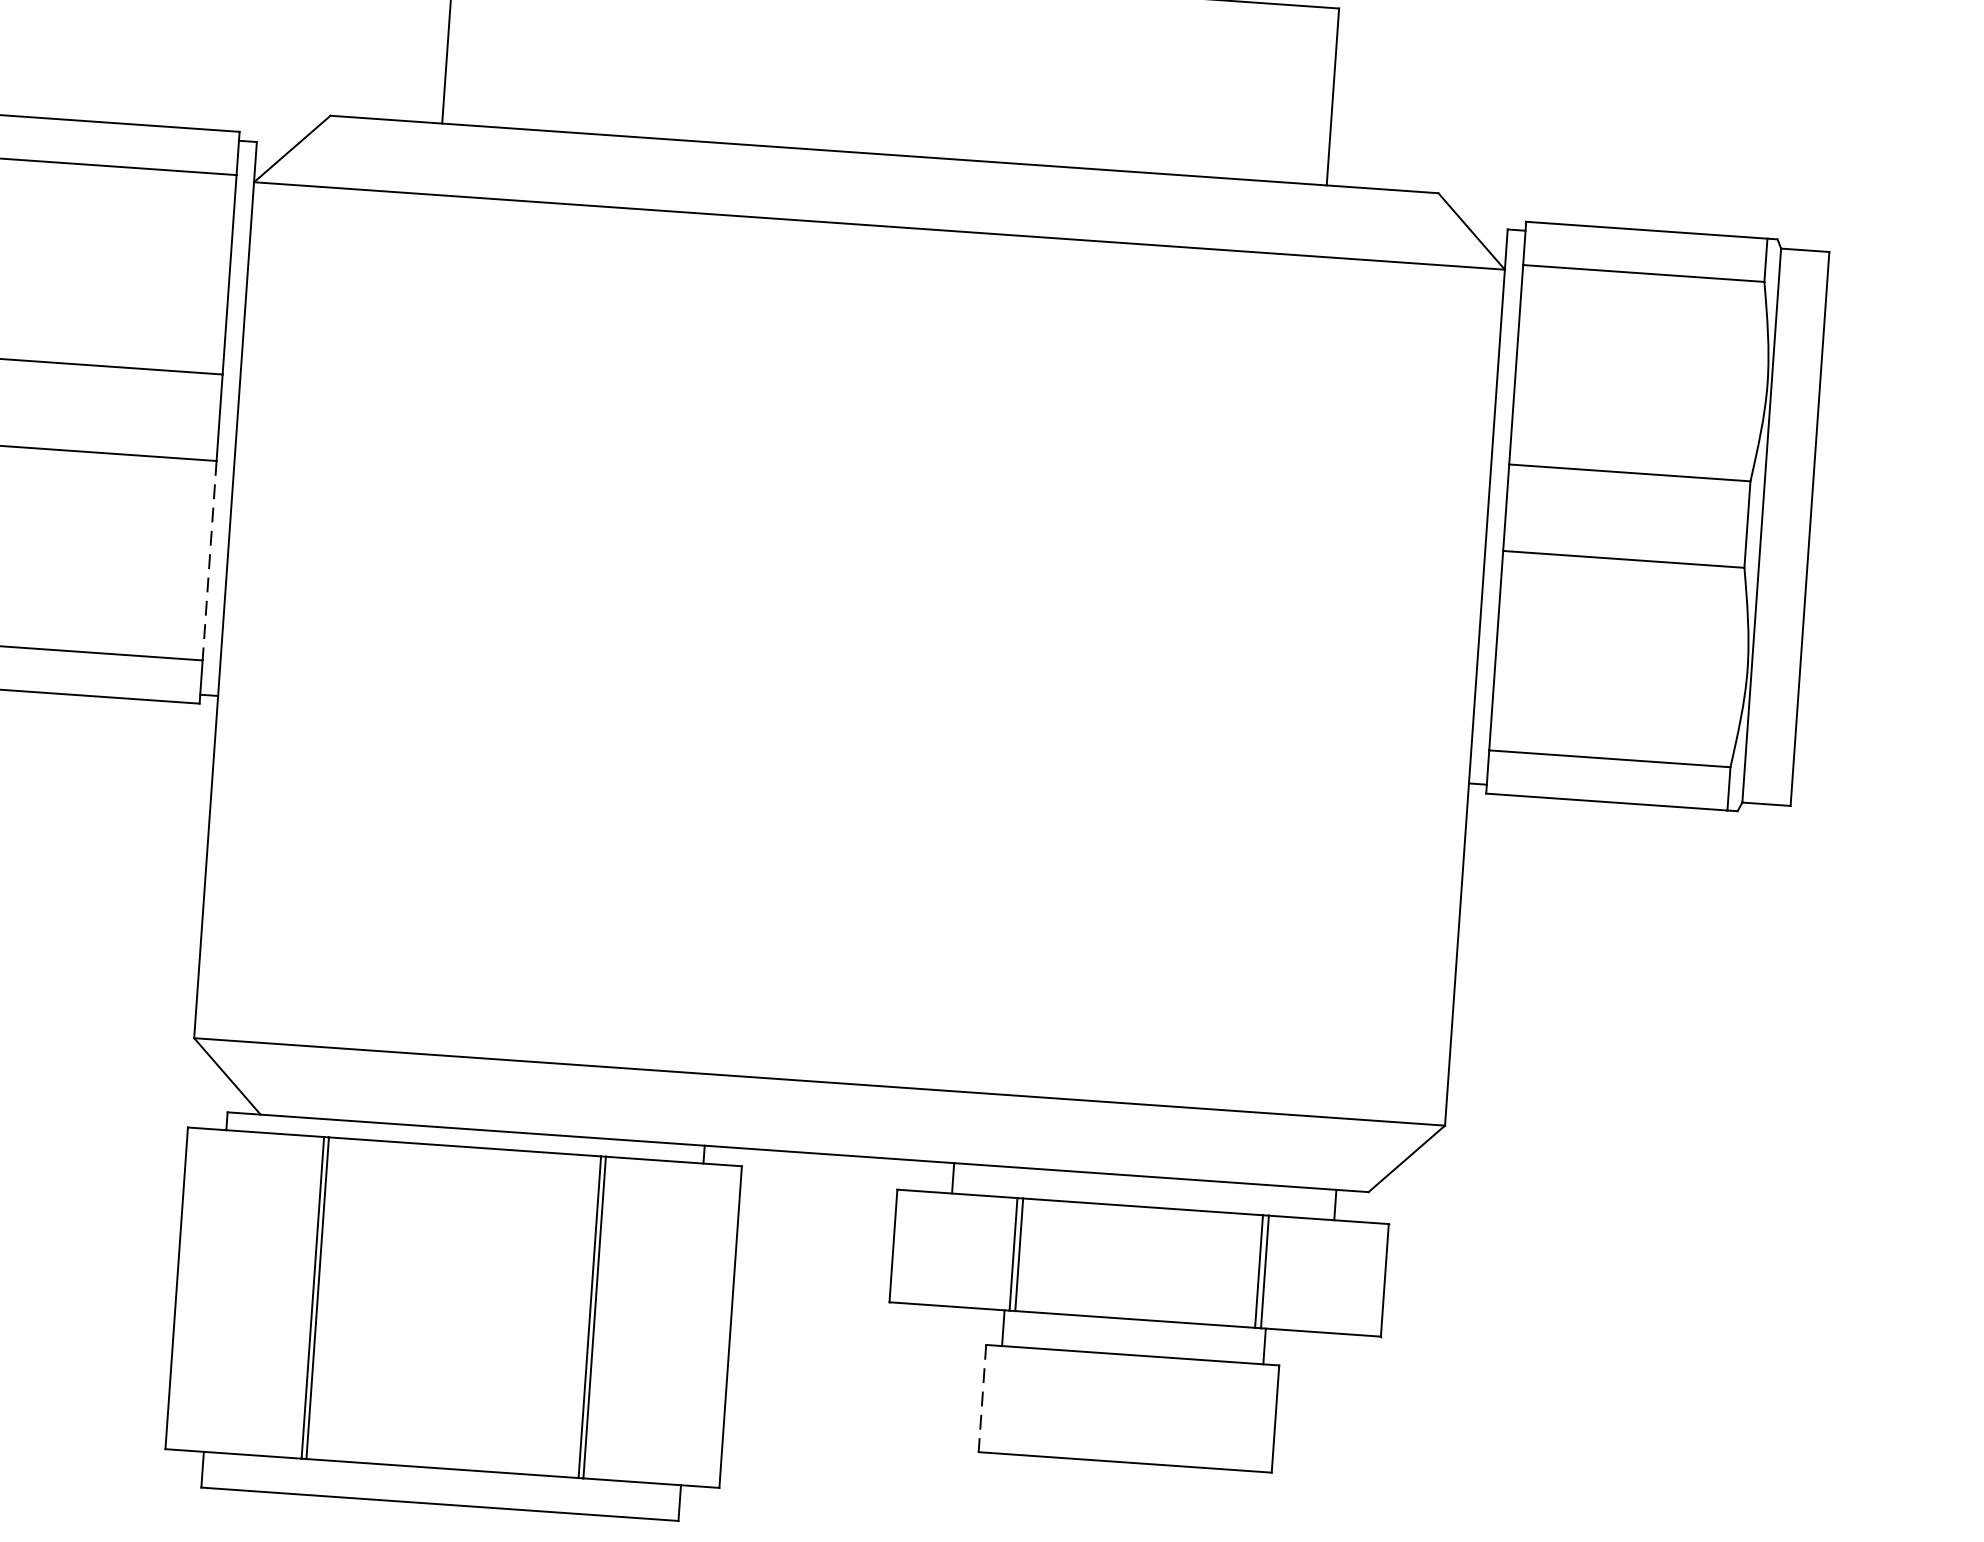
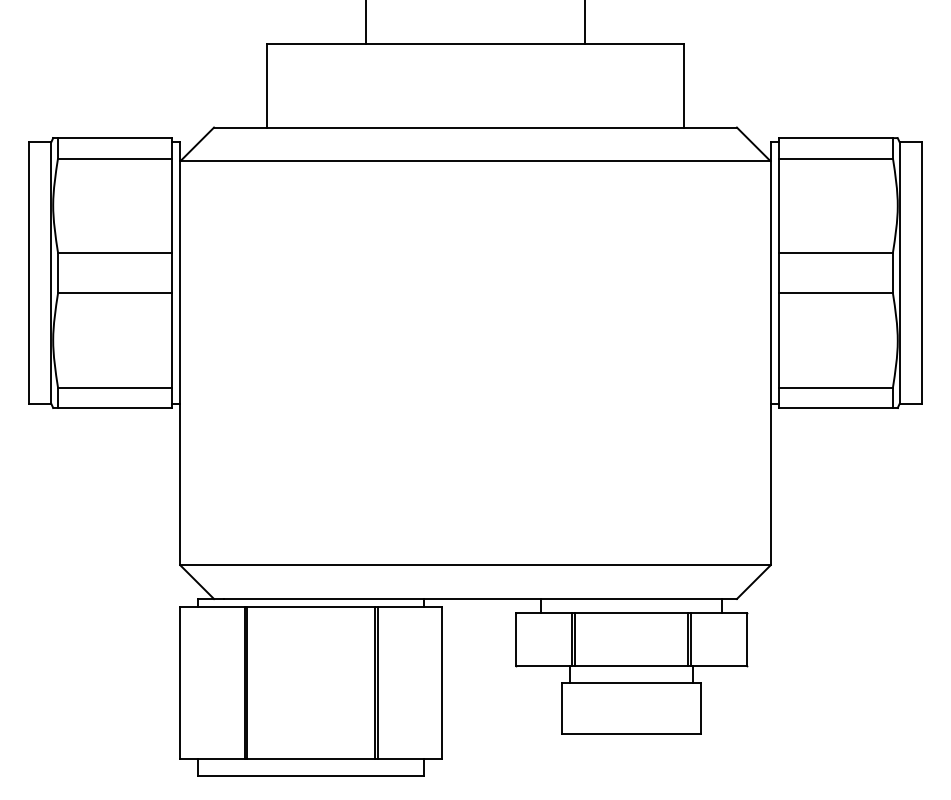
line: (208, 562) -> (171, 341), dashed -> solid
line: (982, 1400) -> (562, 709), dashed -> solid

